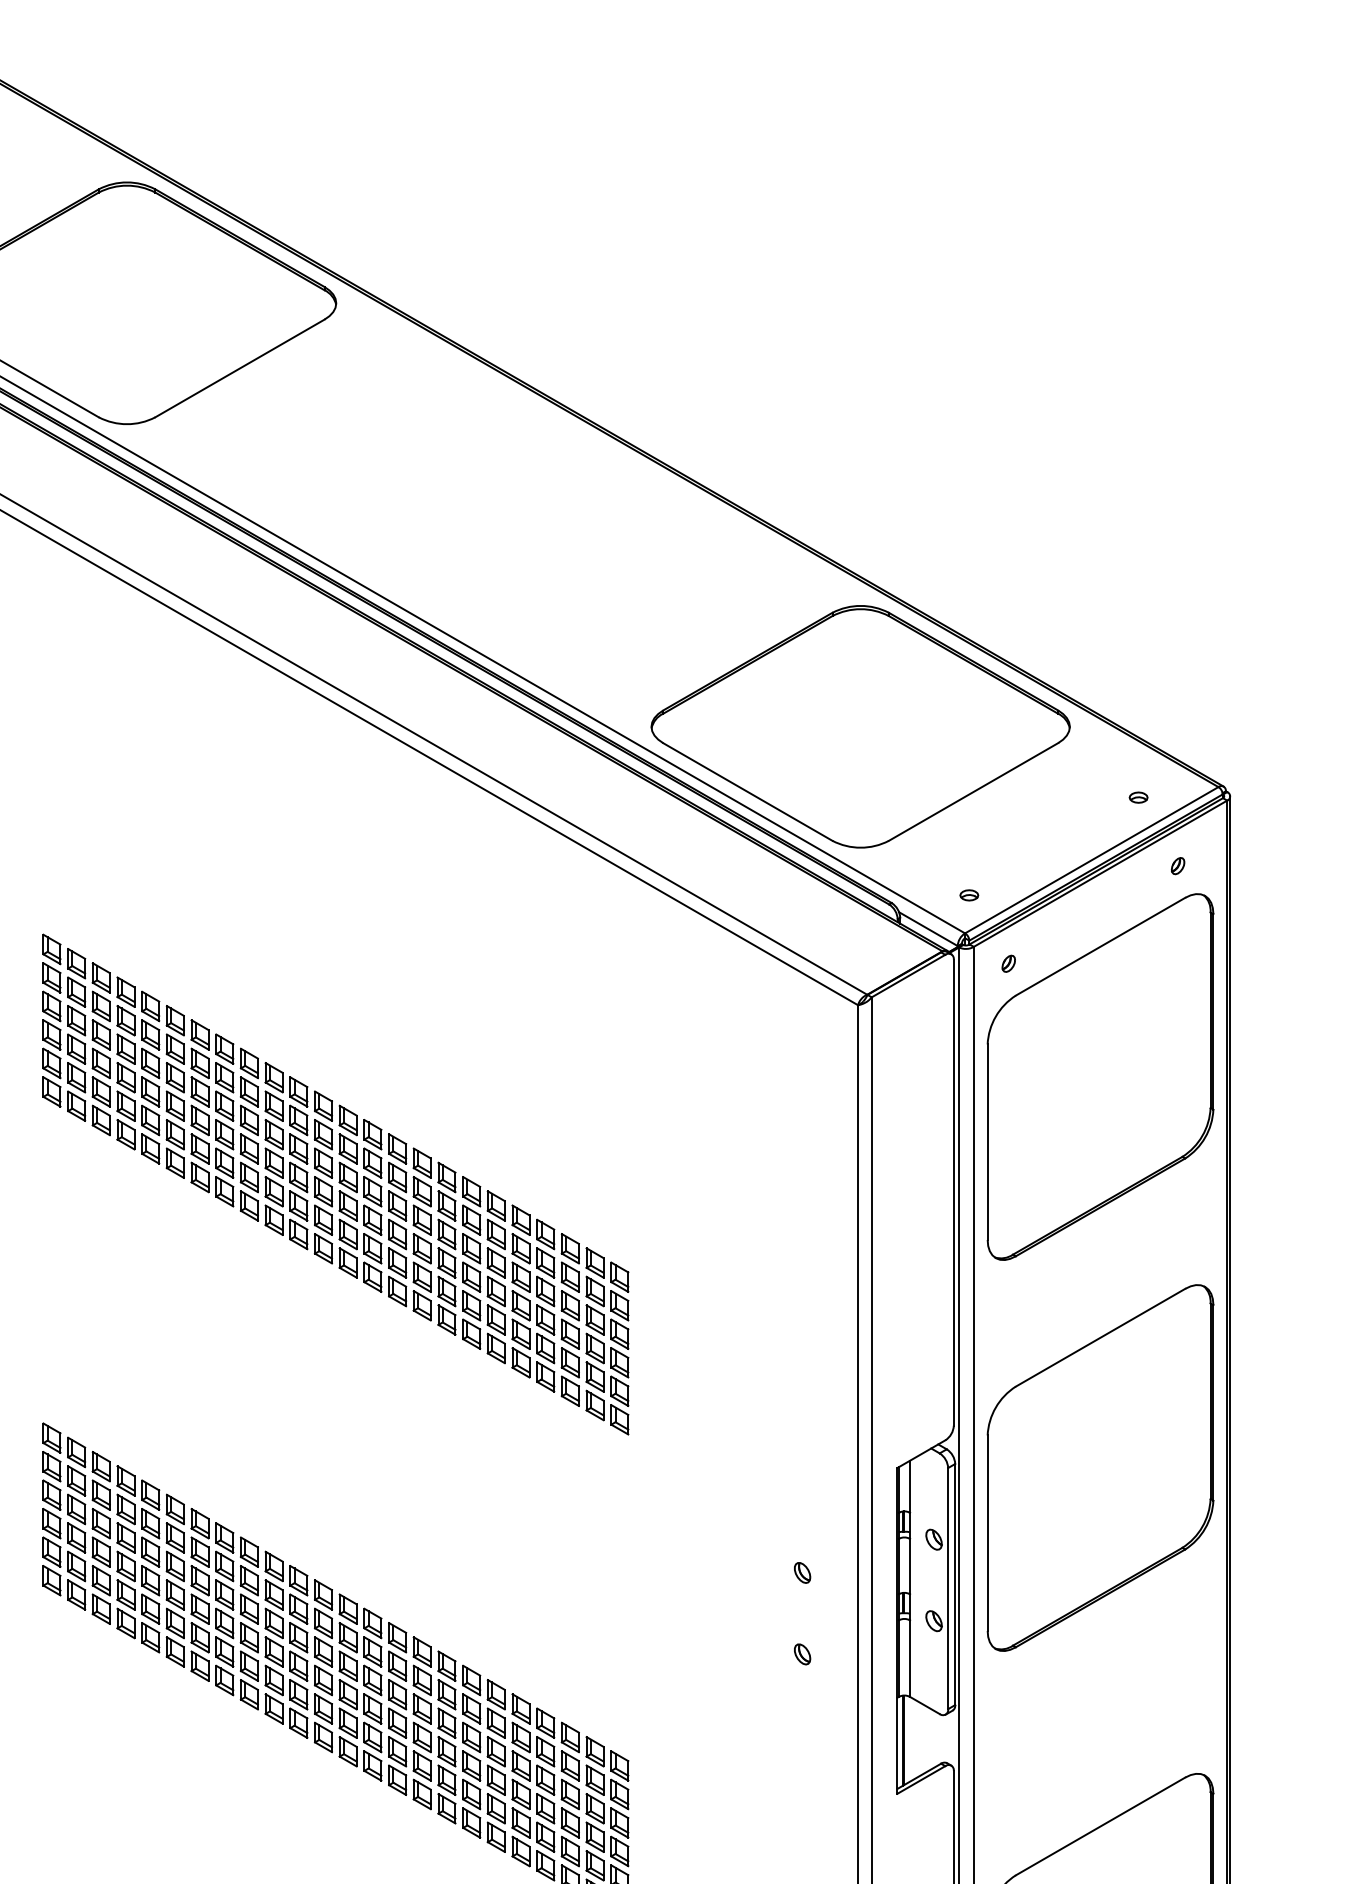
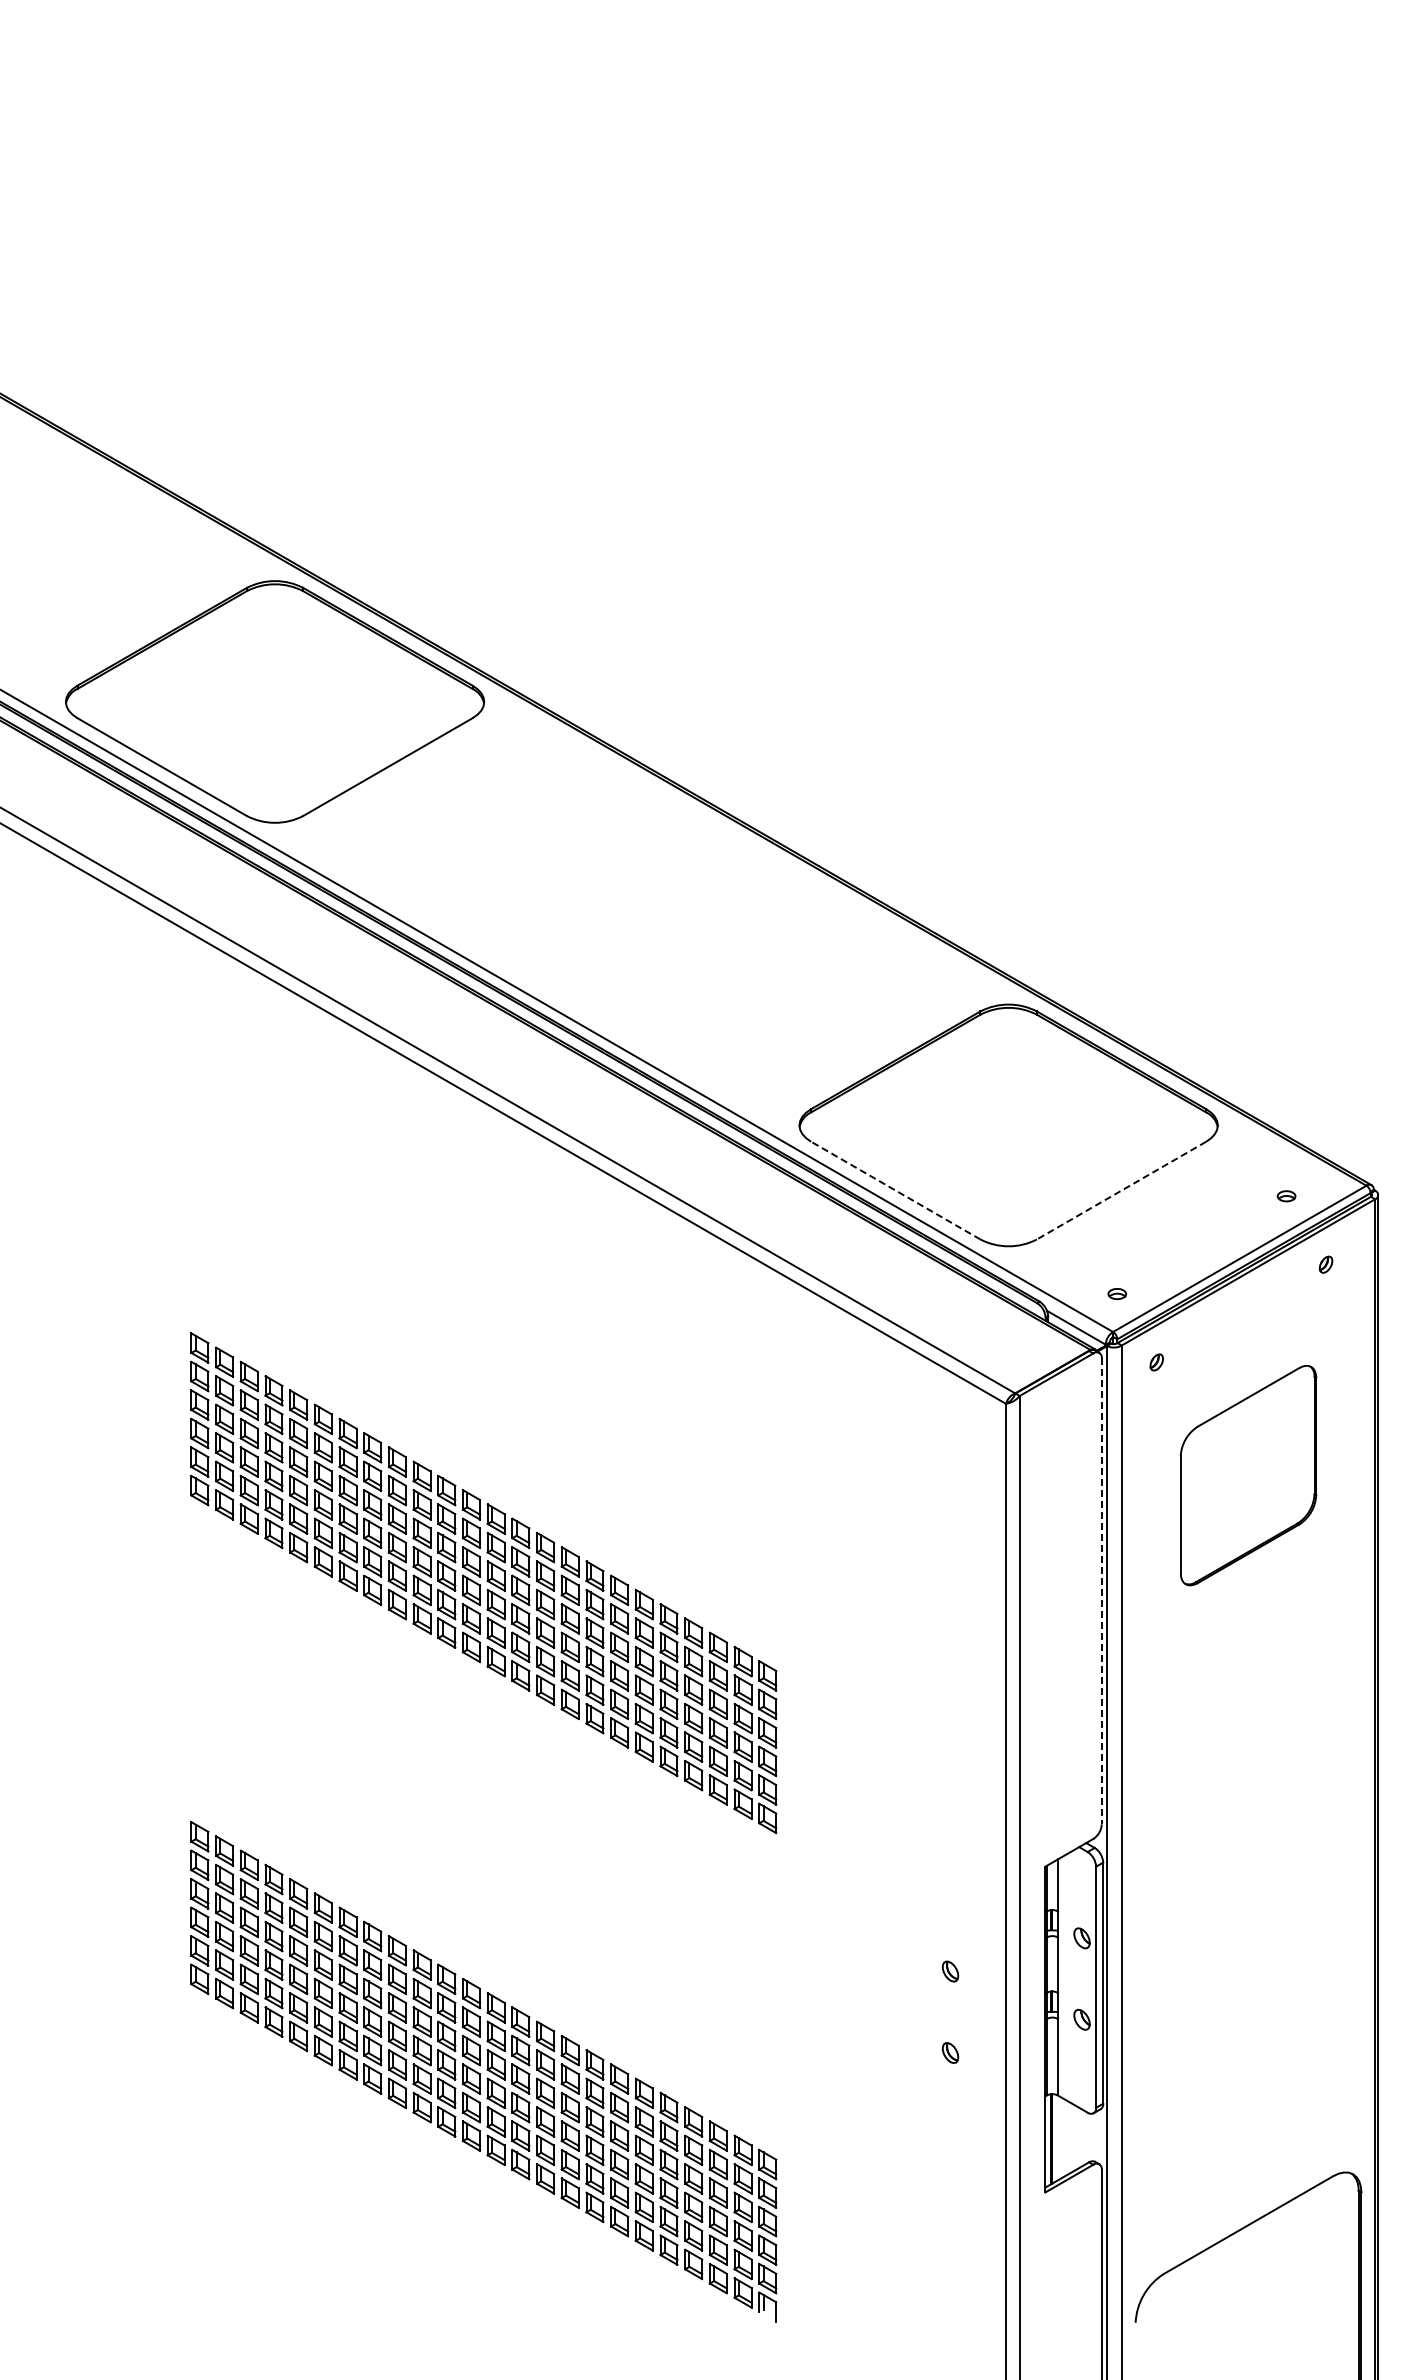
line: (747, 791) -> (895, 1190), solid -> dashed
line: (973, 791) -> (1121, 1190), solid -> dashed
part: (1100, 1076) -> (1248, 1475), size x0.6
line: (953, 1192) -> (1101, 1591), solid -> dashed
part: (1100, 1467) -> (1248, 1866), removed

